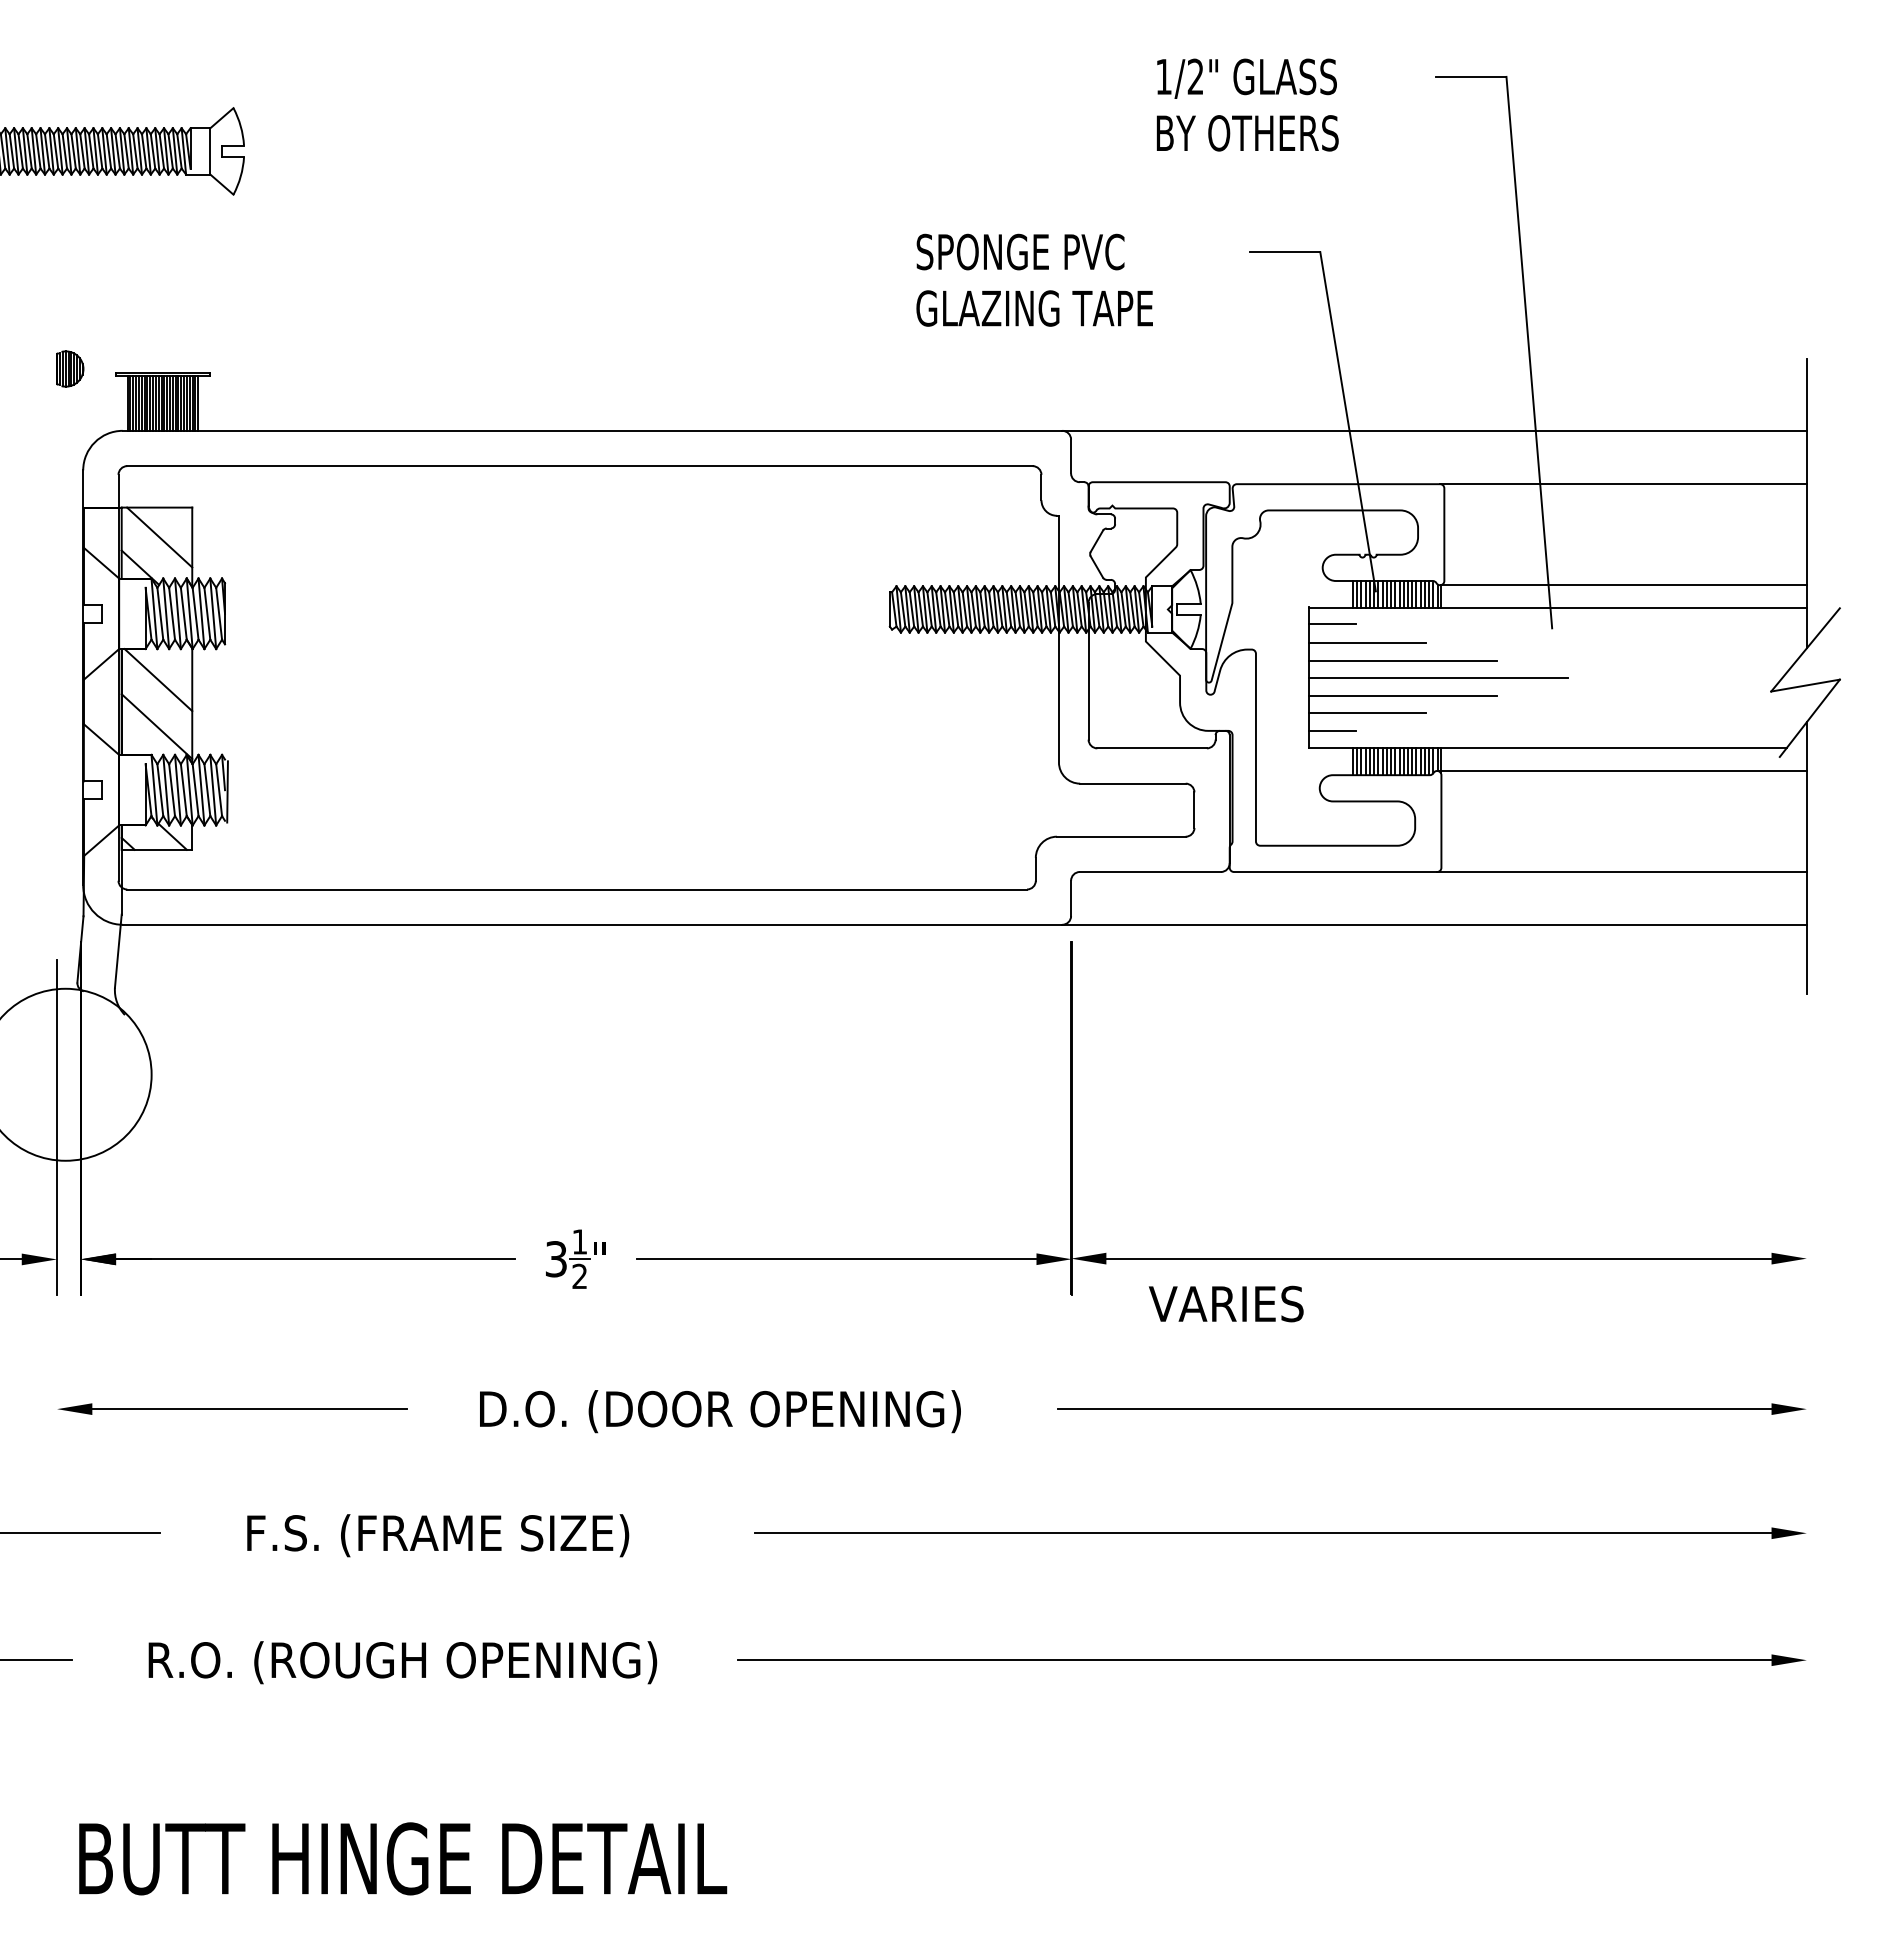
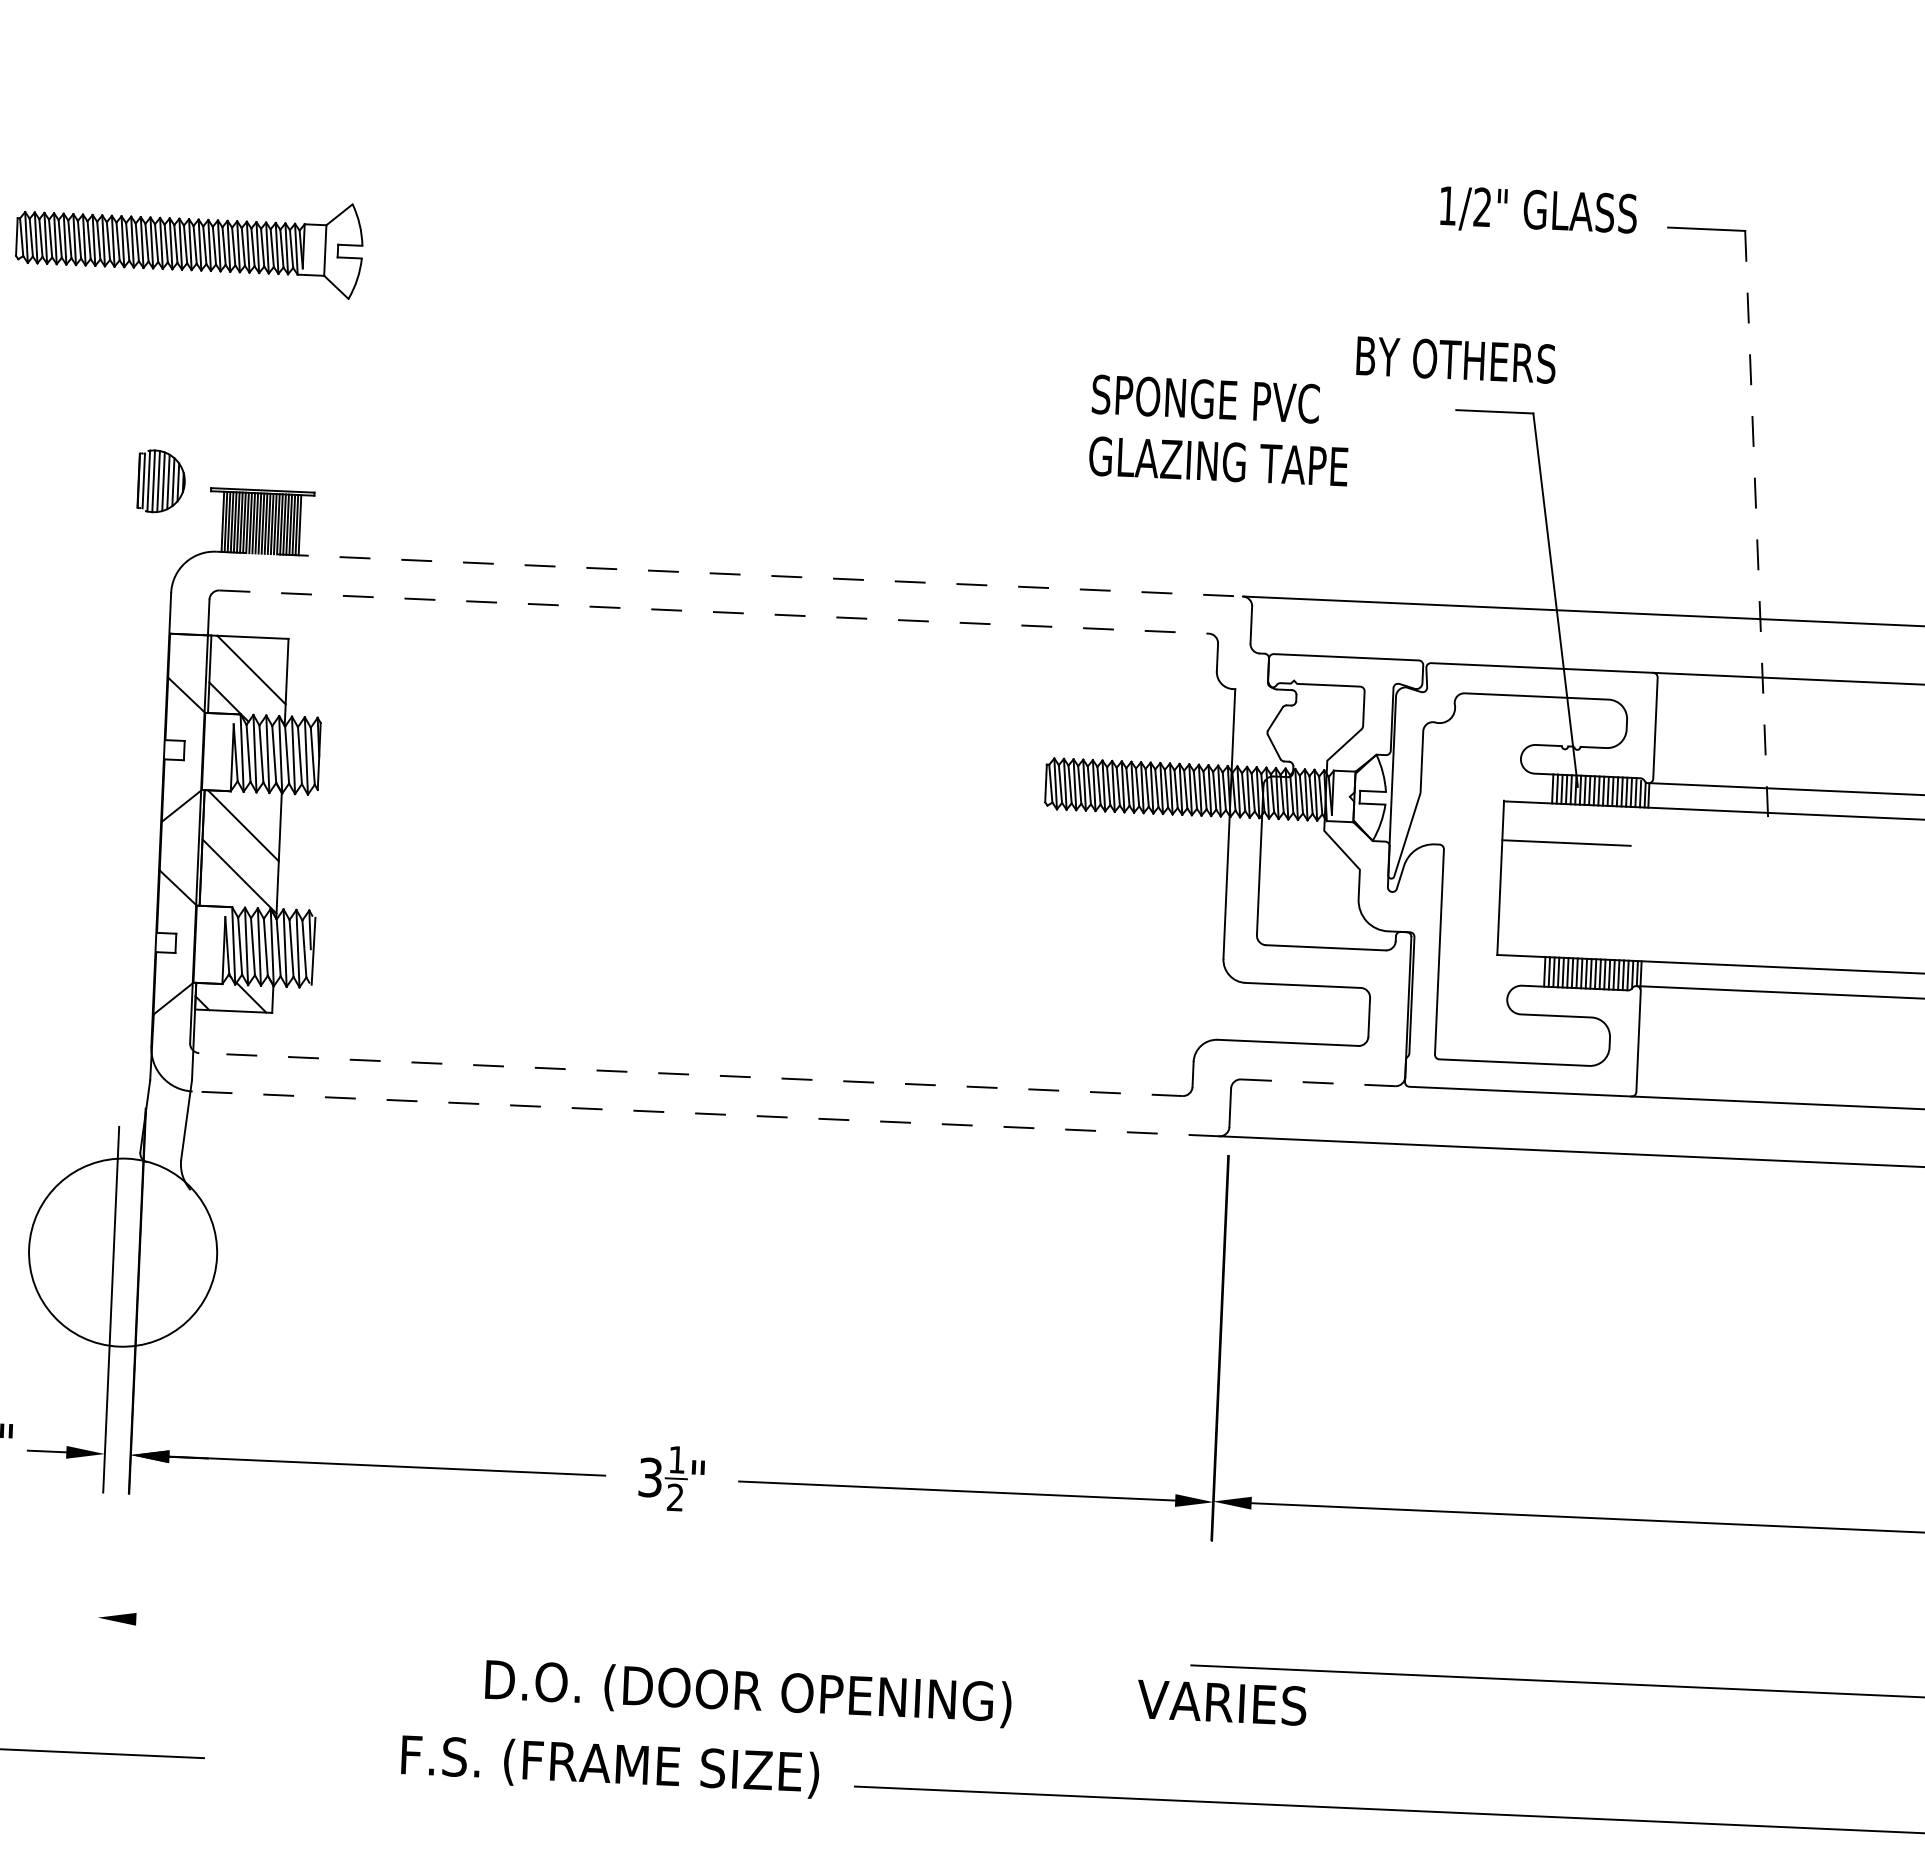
text: (1246, 78) -> (1538, 211), moved
text: (1247, 133) -> (1456, 360), moved
line: (1529, 352) -> (1757, 533), solid -> dashed
part: (70, 368) -> (162, 481), size x1.6
line: (592, 430) -> (729, 573), solid -> dashed
line: (579, 466) -> (713, 612), solid -> dashed
line: (1331, 624) -> (1527, 820), removed
line: (1402, 660) -> (1603, 863), removed
line: (1437, 678) -> (1641, 885), removed
line: (1402, 695) -> (1602, 901), removed
line: (1367, 713) -> (1562, 919), removed
line: (1331, 730) -> (1522, 936), removed
line: (1150, 872) -> (1318, 1083), solid -> dashed
line: (577, 889) -> (691, 1074), solid -> dashed
line: (592, 924) -> (705, 1113), solid -> dashed
text: (1226, 1303) -> (1222, 1702), moved
line: (249, 1409) -> (308, 1627), removed
text: (720, 1411) -> (748, 1693), moved
text: (438, 1535) -> (610, 1766), moved

